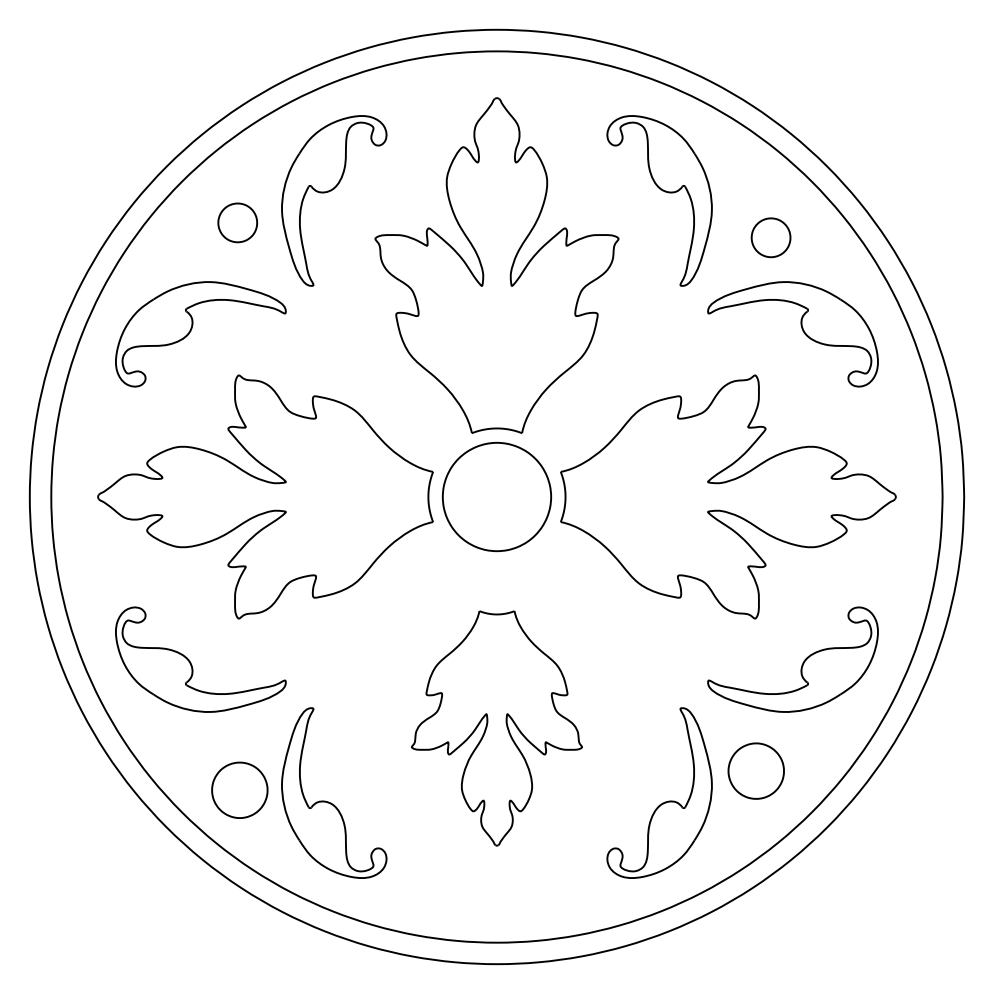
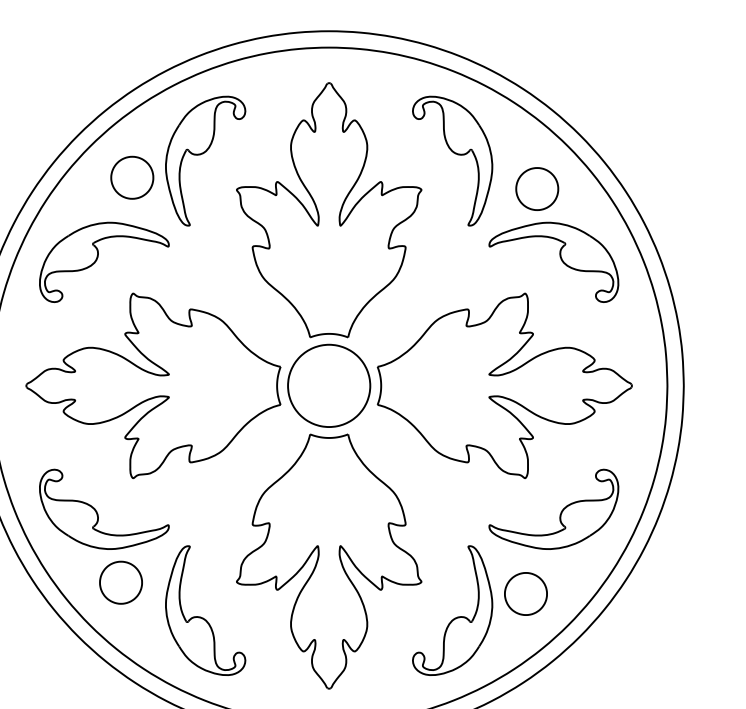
part: (237, 222) -> (132, 177), size x1.43
part: (770, 237) -> (536, 188), size x1.43
part: (496, 728) -> (328, 561), size x1.43
part: (239, 789) -> (120, 582), moved

